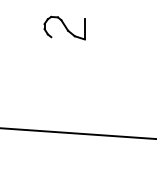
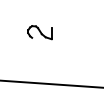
part: (64, 27) -> (39, 32), moved

